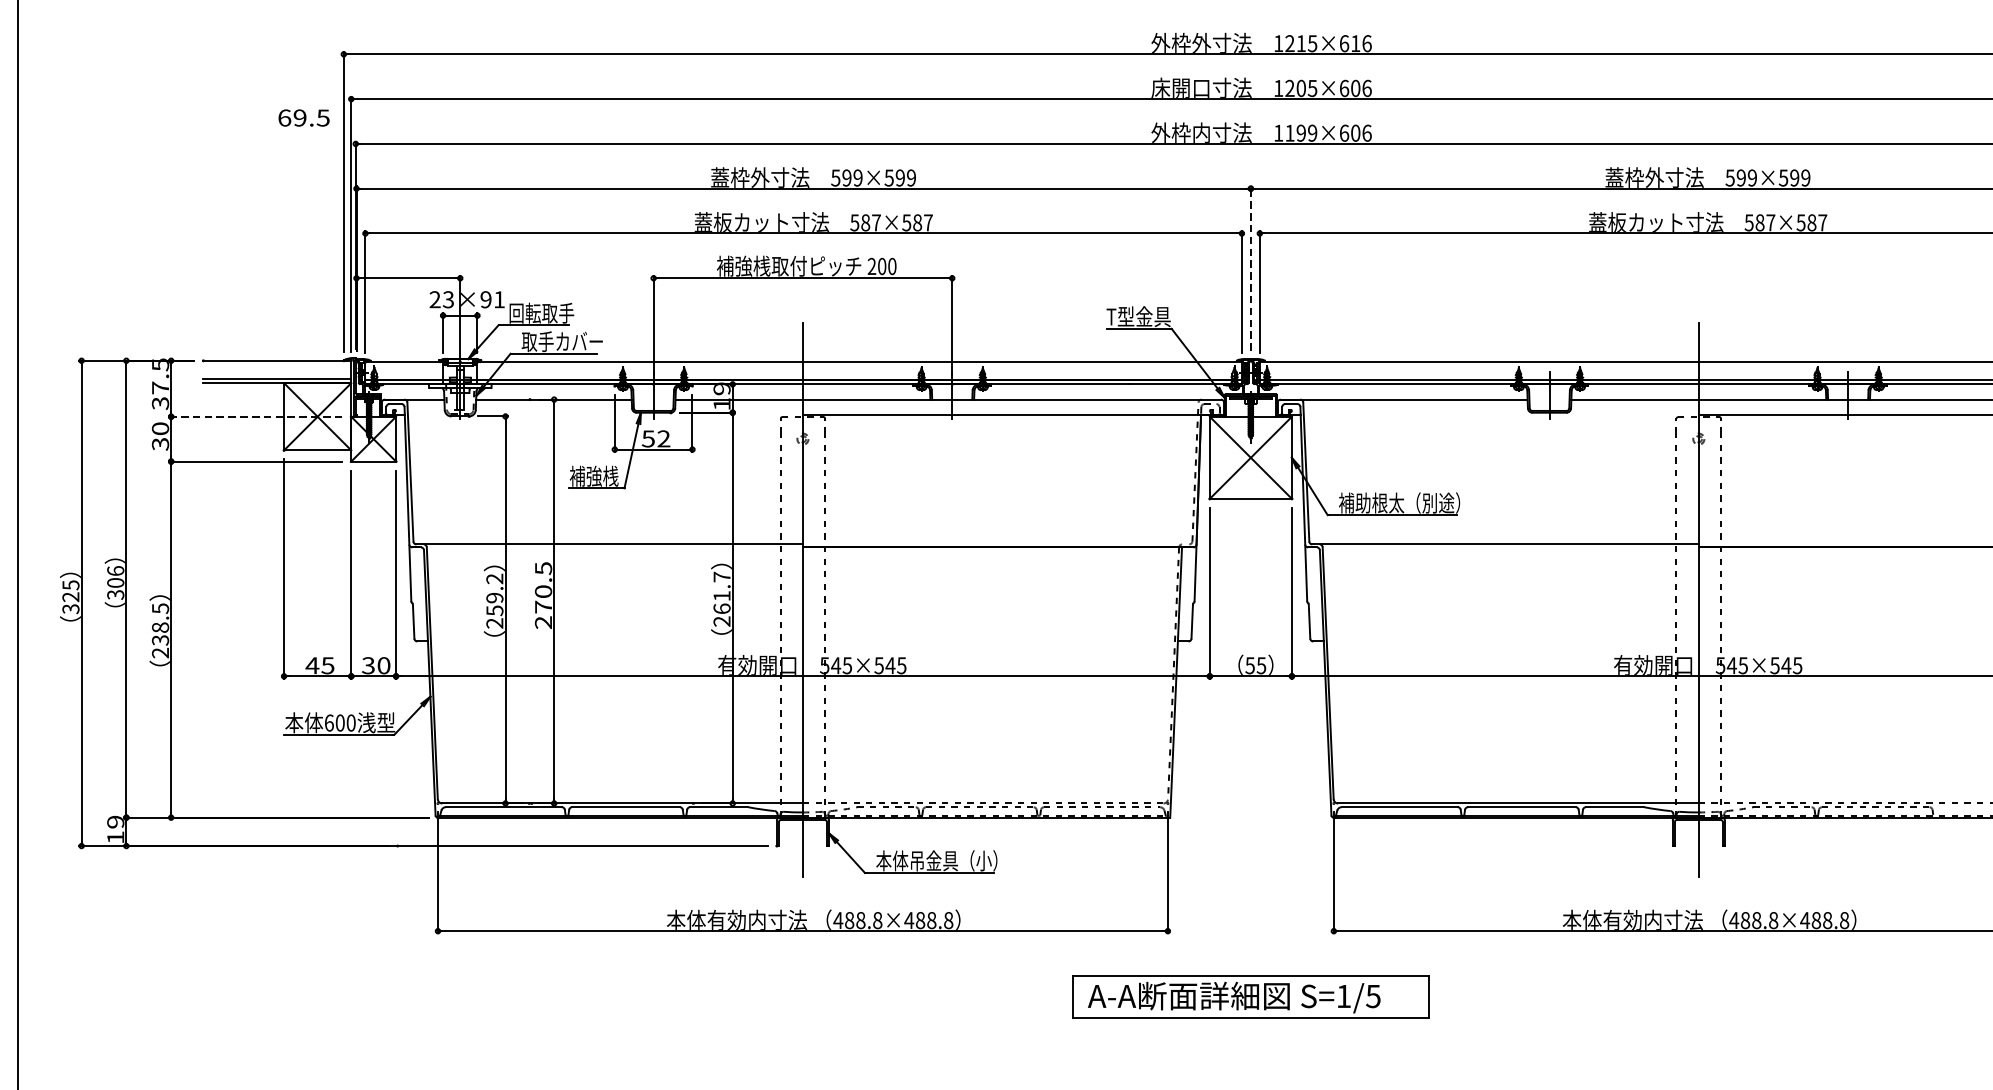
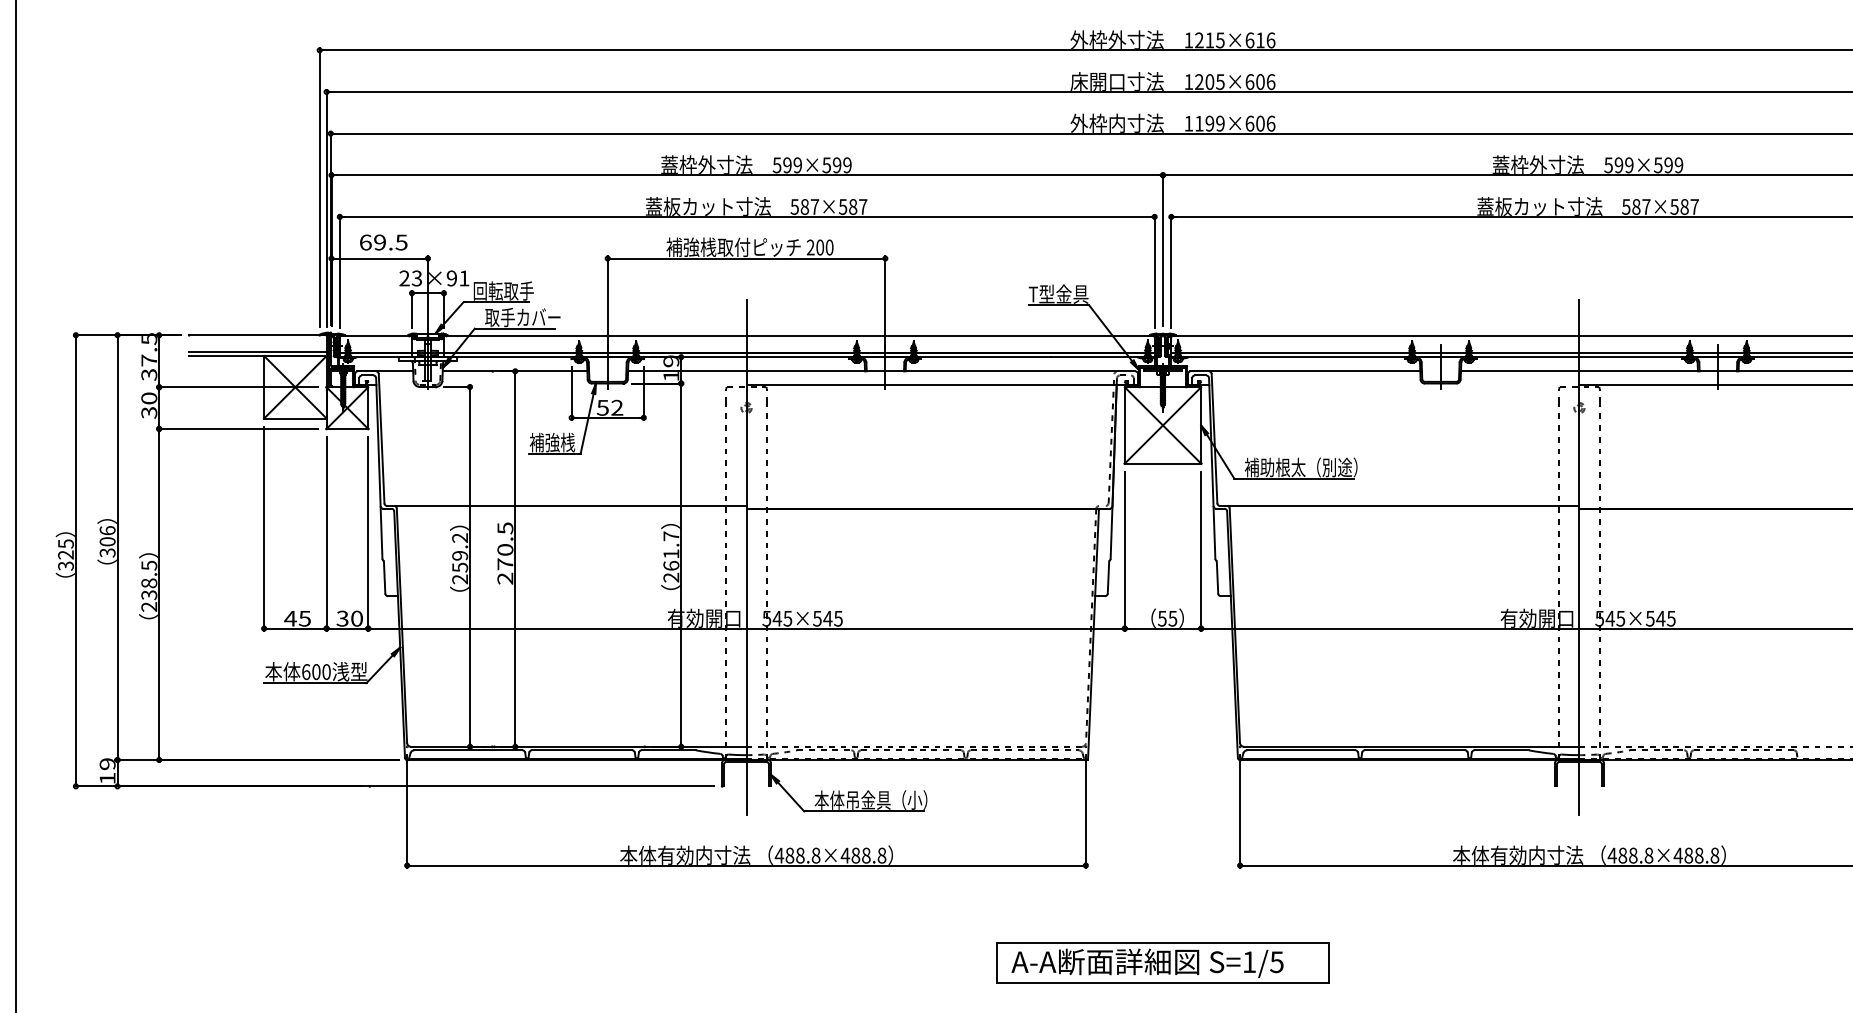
text: (303, 117) -> (383, 242), moved
line: (1251, 268) -> (1163, 249), dashed -> solid
line: (255, 417) -> (237, 387), dashed -> solid
part: (1250, 996) -> (1162, 962), moved

